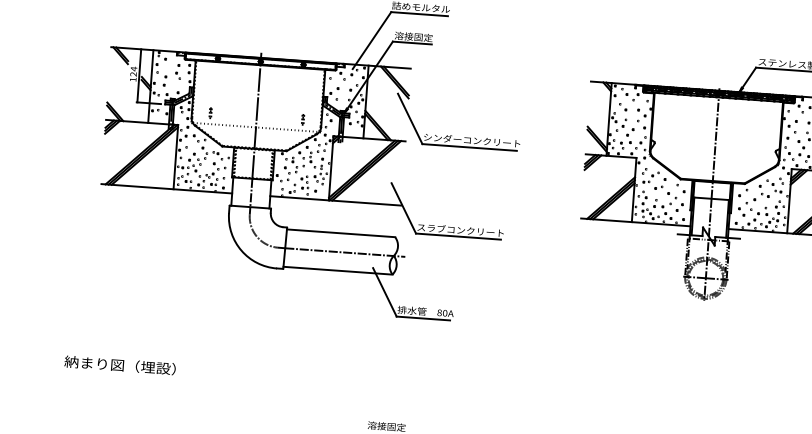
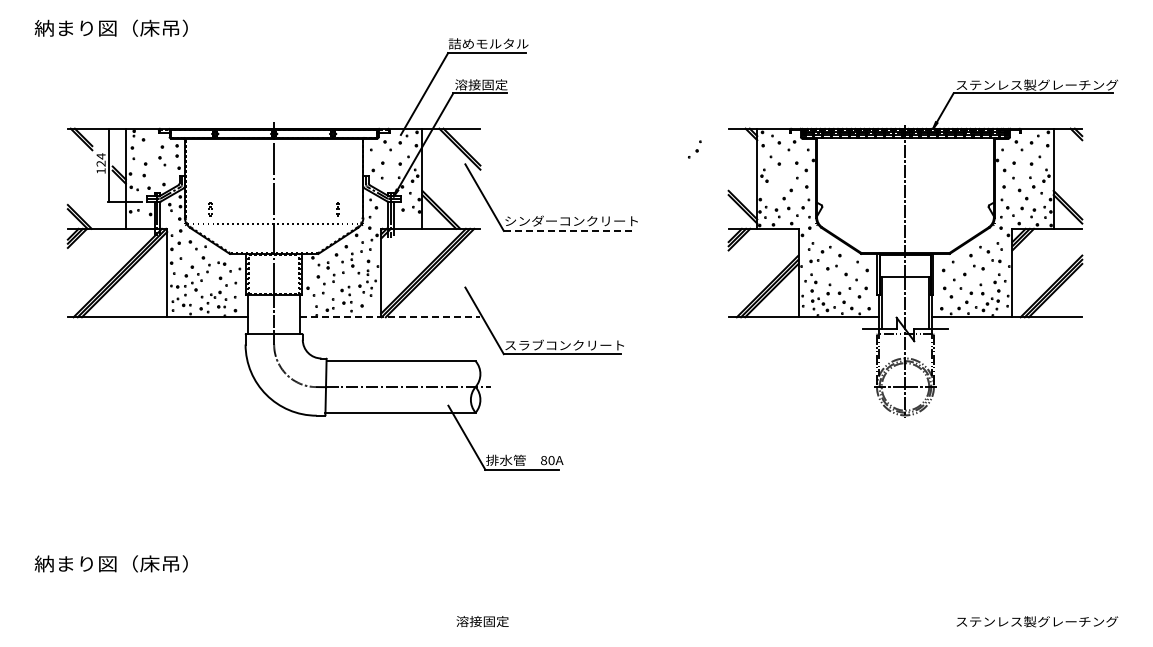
part: (621, 125) -> (694, 149), moved
line: (470, 147) -> (569, 230), solid -> dashed
line: (335, 201) -> (390, 317), solid -> dashed
text: (155, 367) -> (160, 563), 納まり図（埋設） -> 納まり図（床吊）

